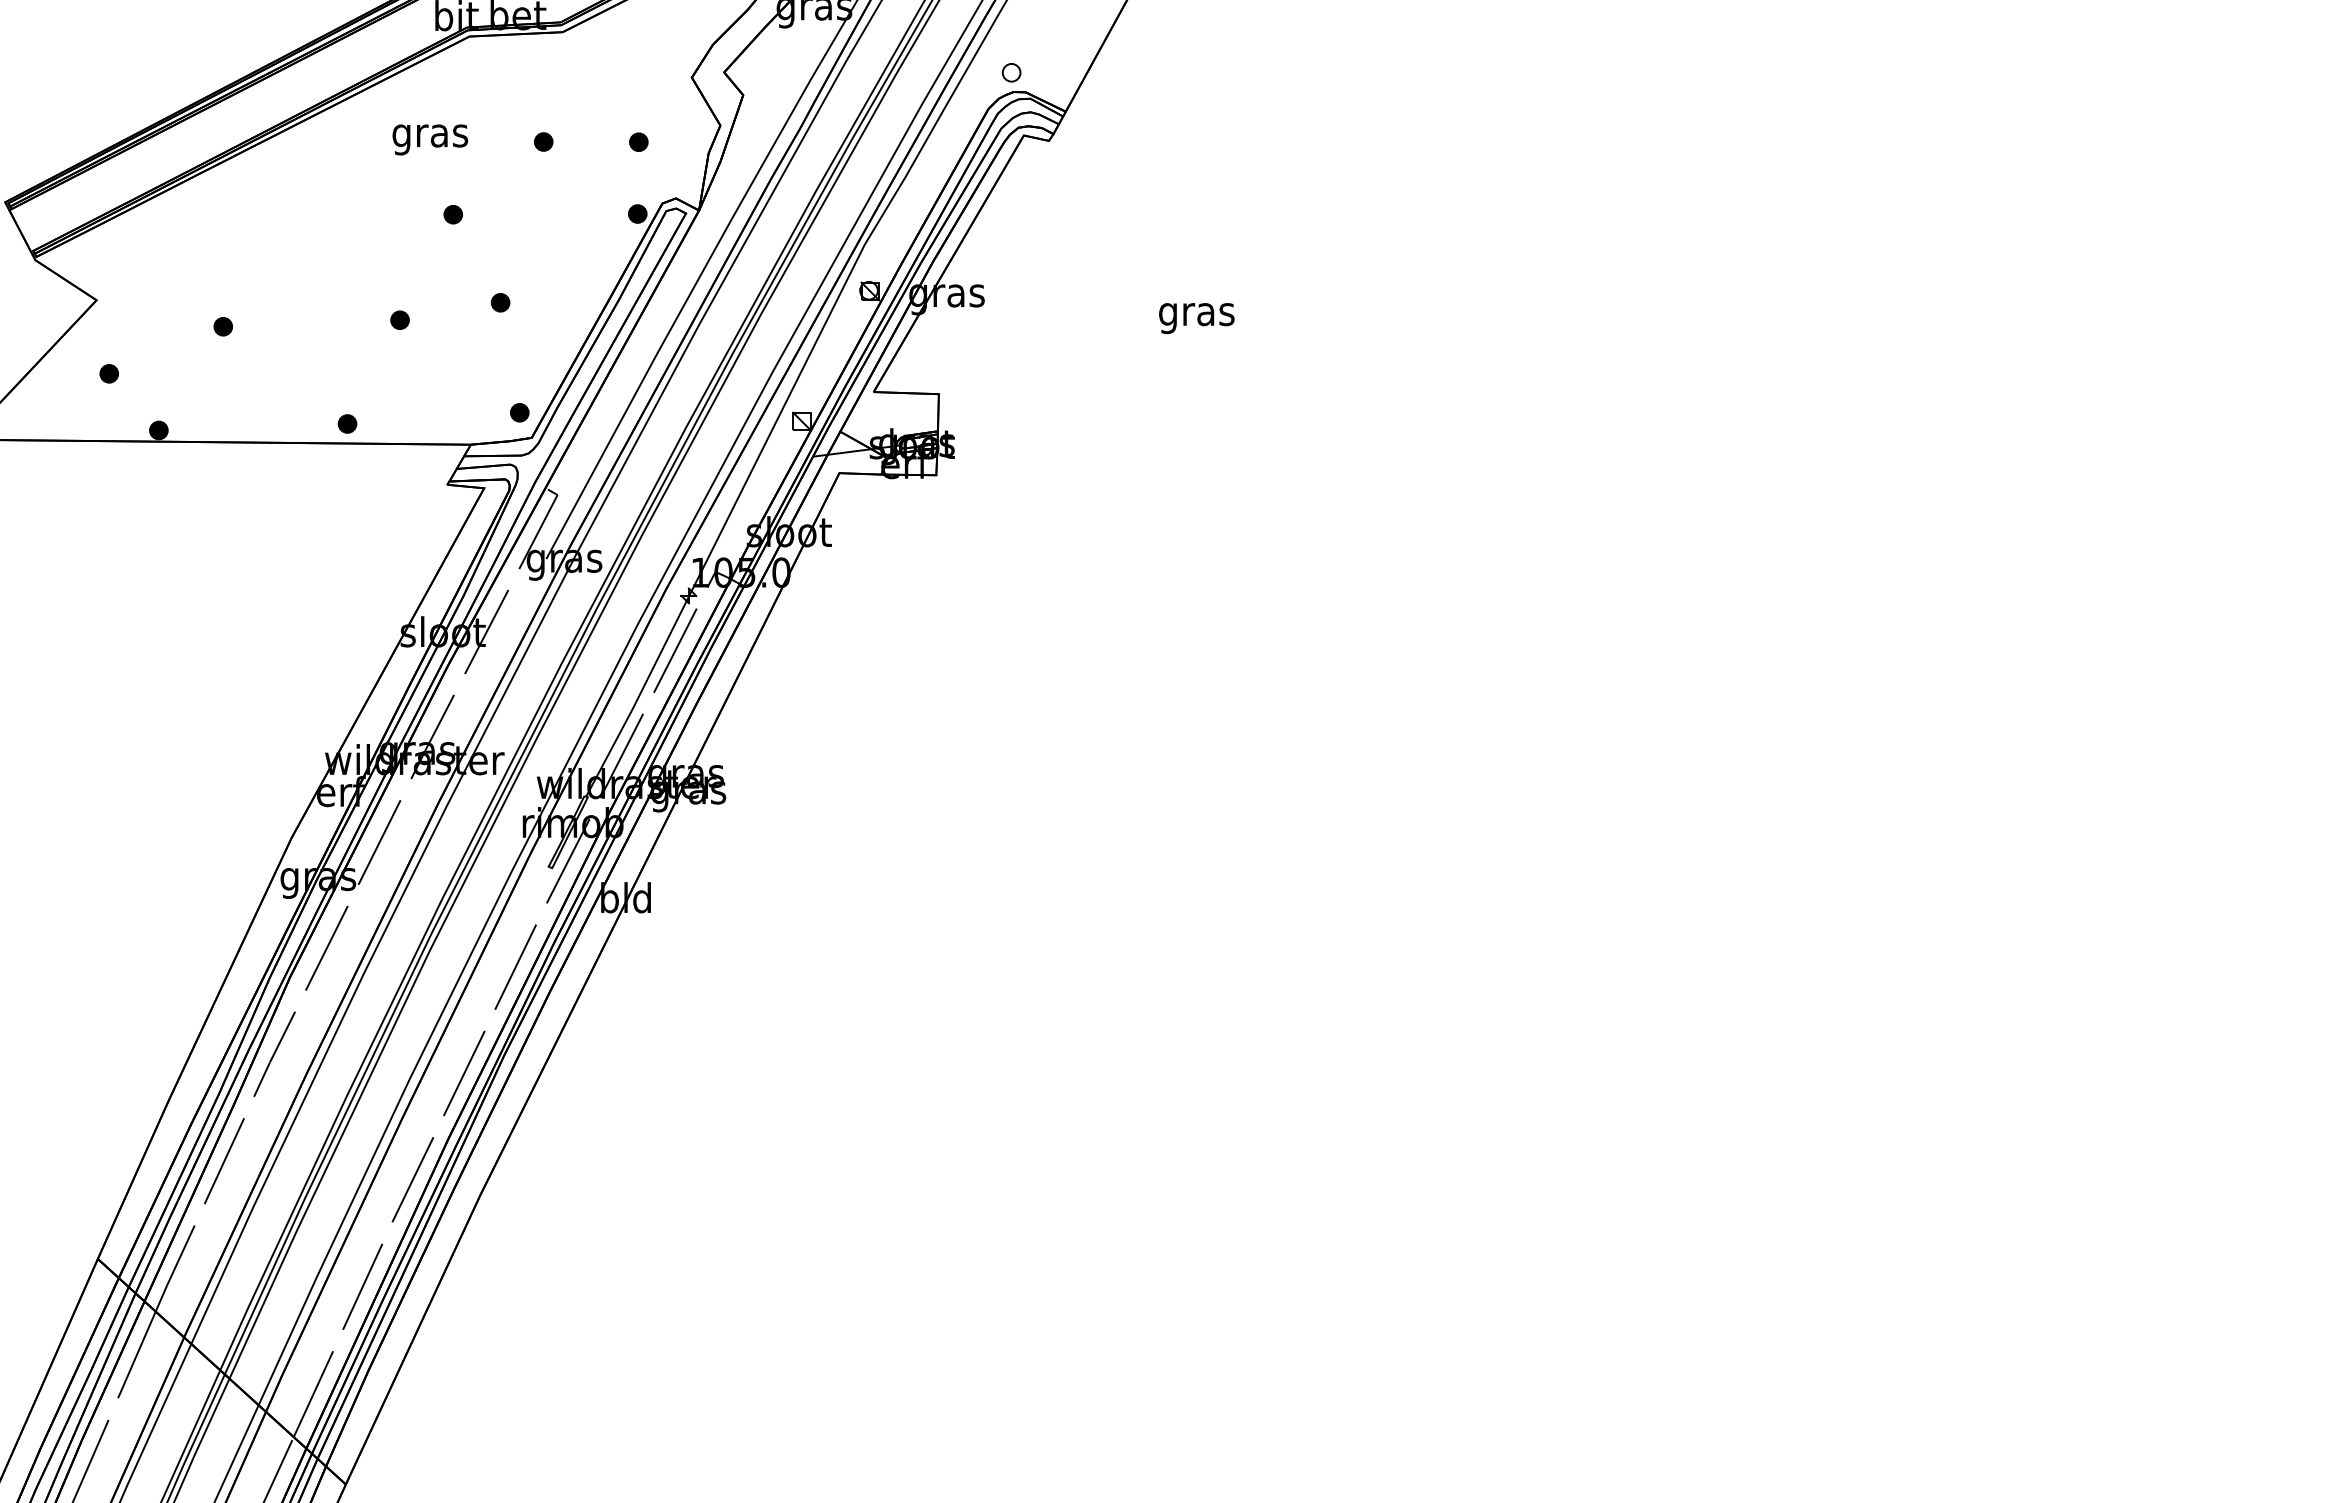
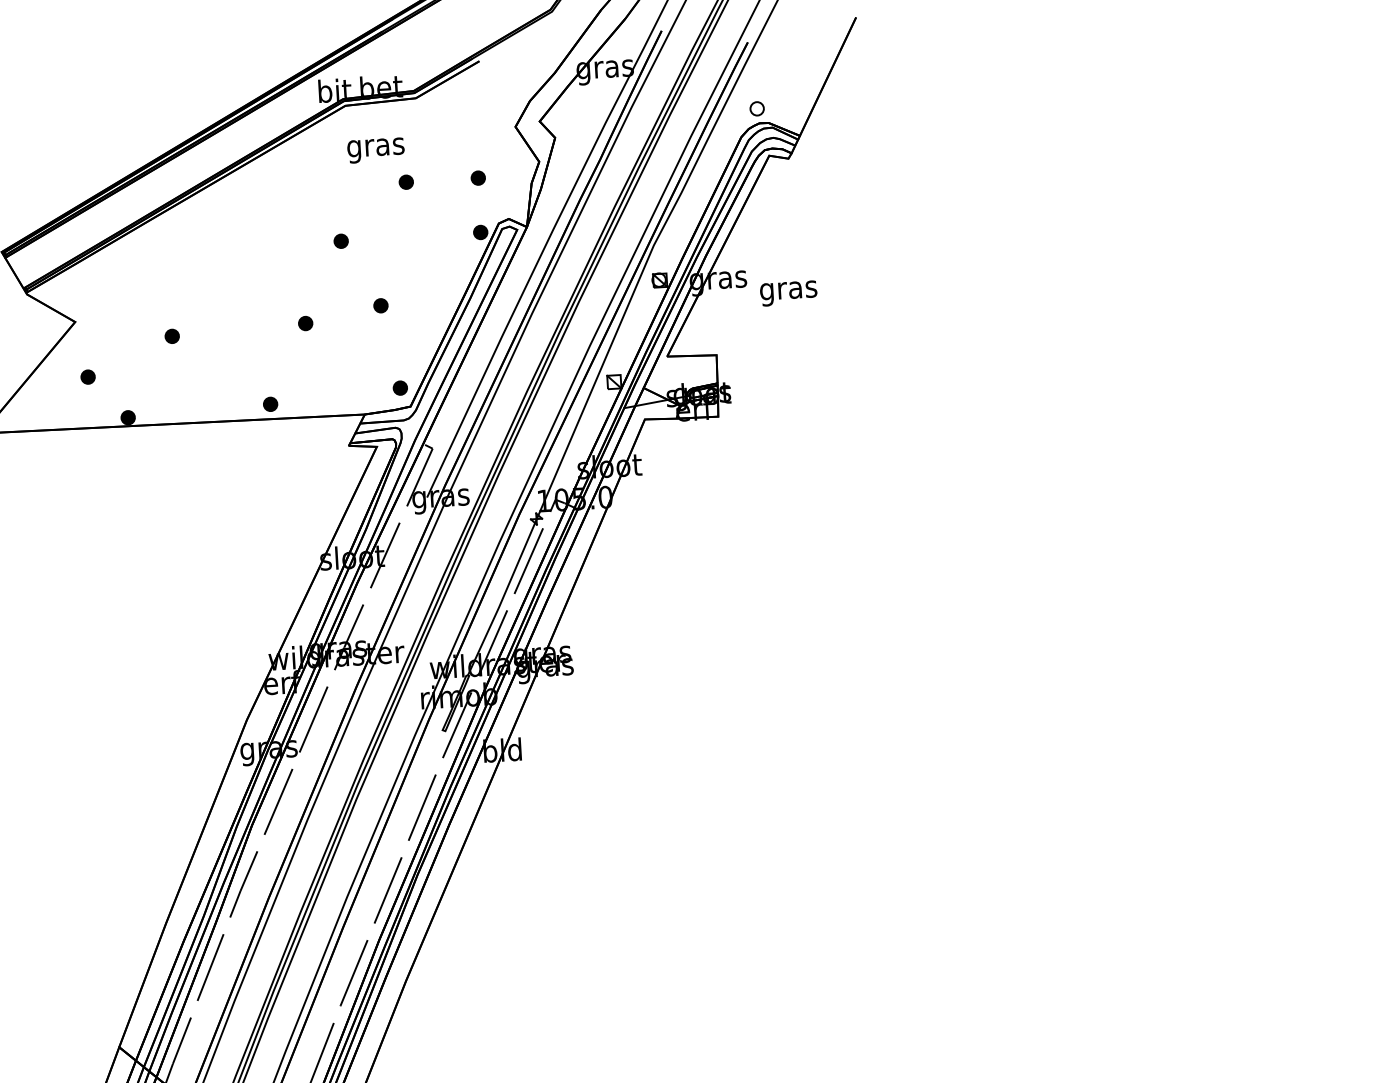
text: (430, 139) -> (376, 150), moved
text: (1196, 318) -> (788, 293), moved

